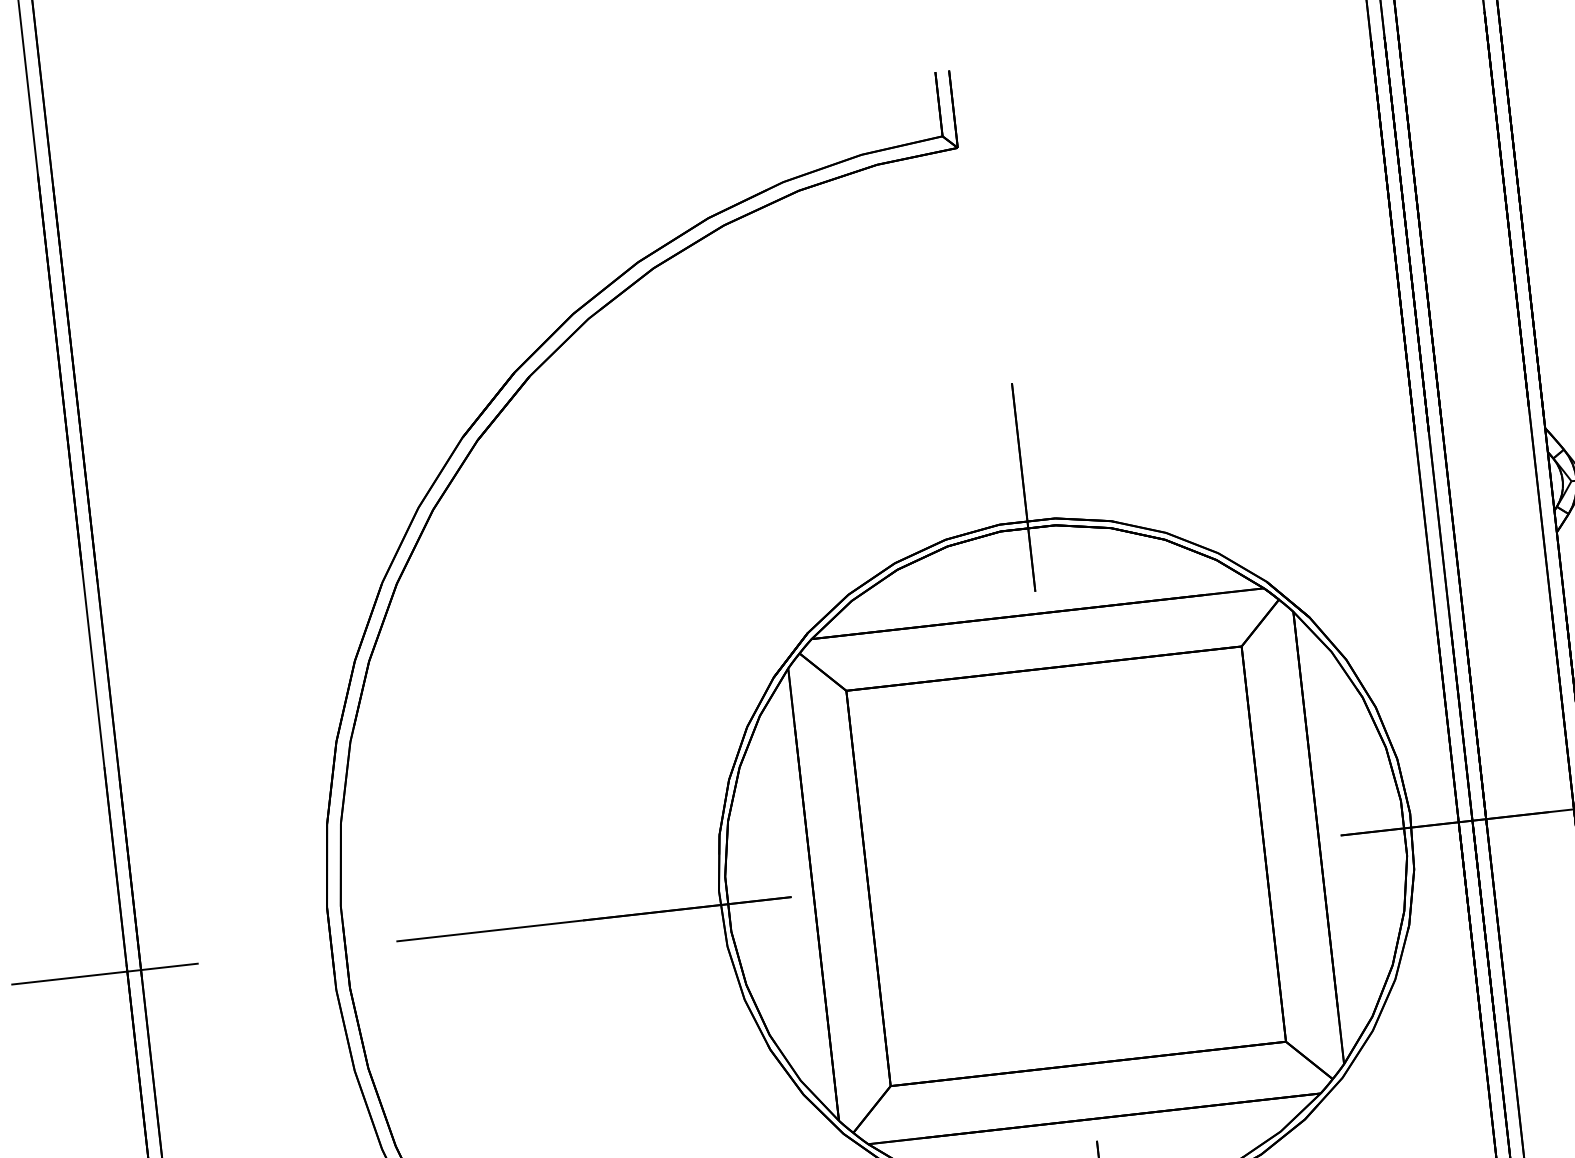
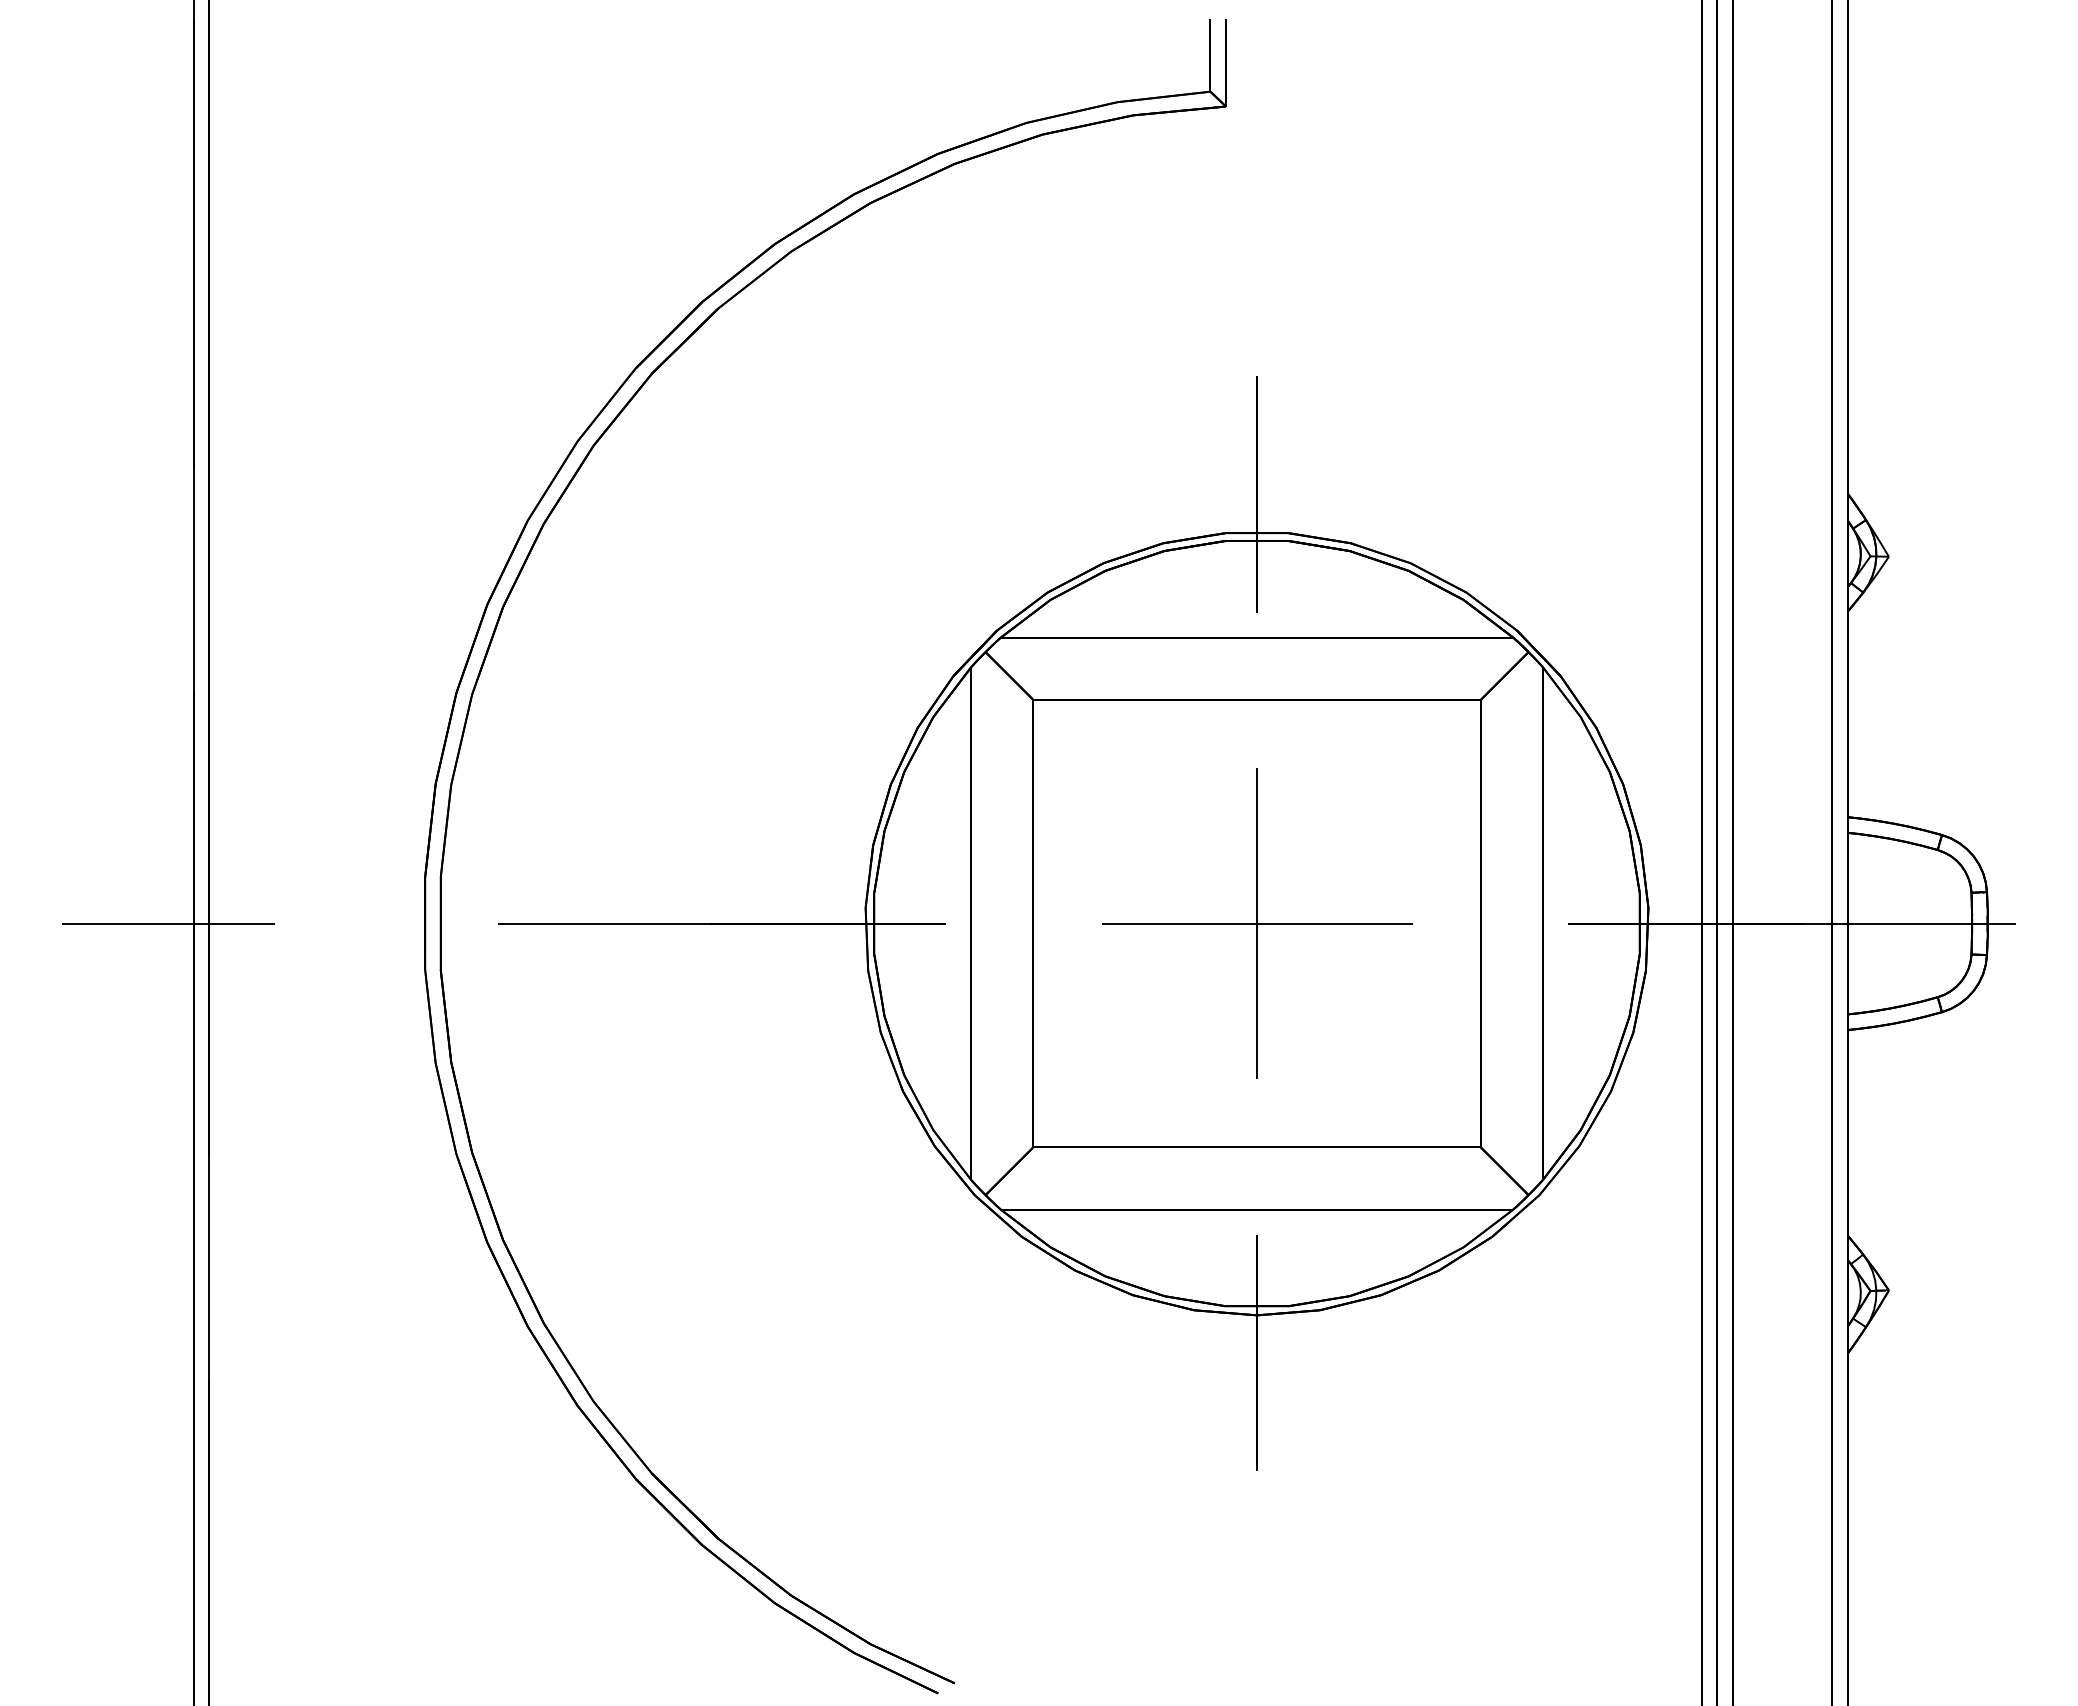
part: (1066, 866) -> (1257, 923), added

